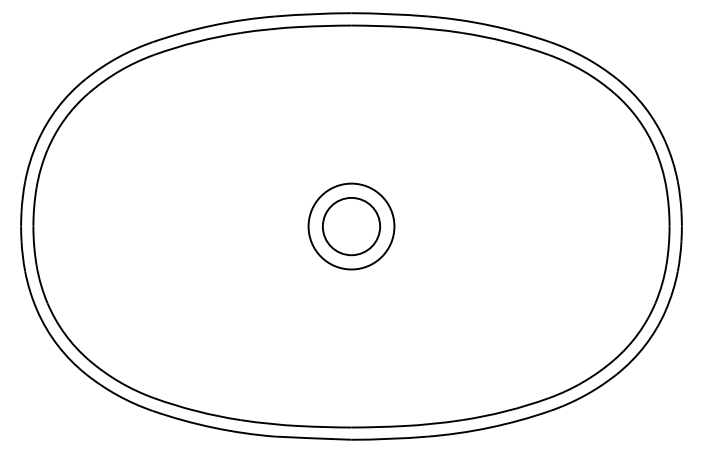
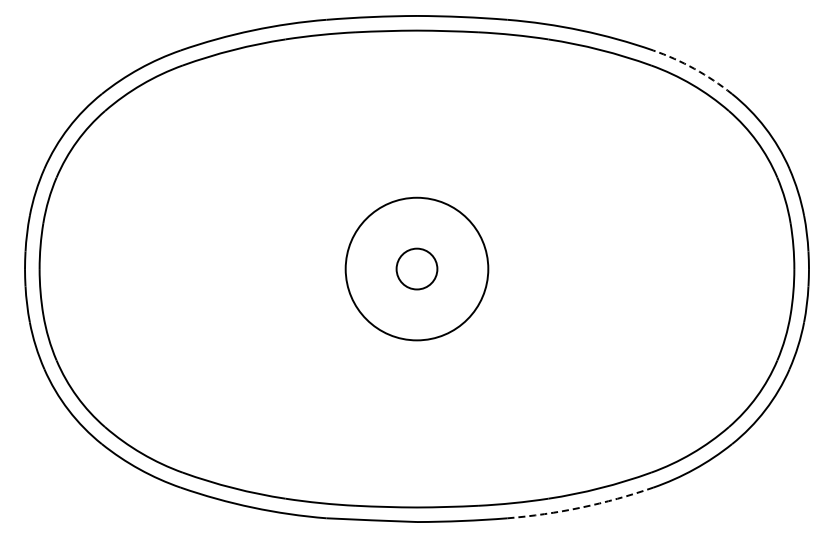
arc: (585, 57) -> (694, 68), solid -> dashed
circle: (351, 226) -> (416, 269), size x1.4
circle: (351, 226) -> (417, 269), size x0.6
arc: (490, 427) -> (581, 507), solid -> dashed

